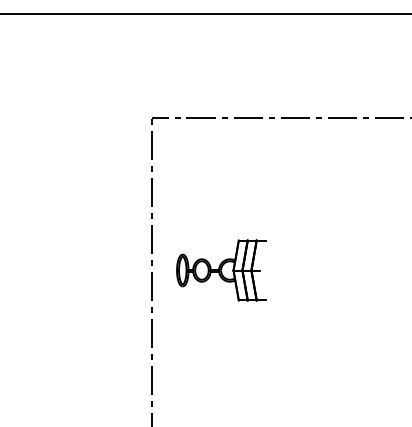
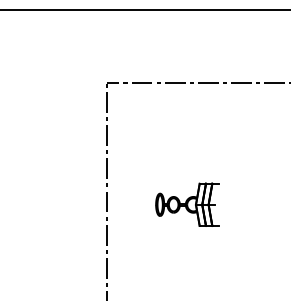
part: (221, 270) -> (187, 204), moved

